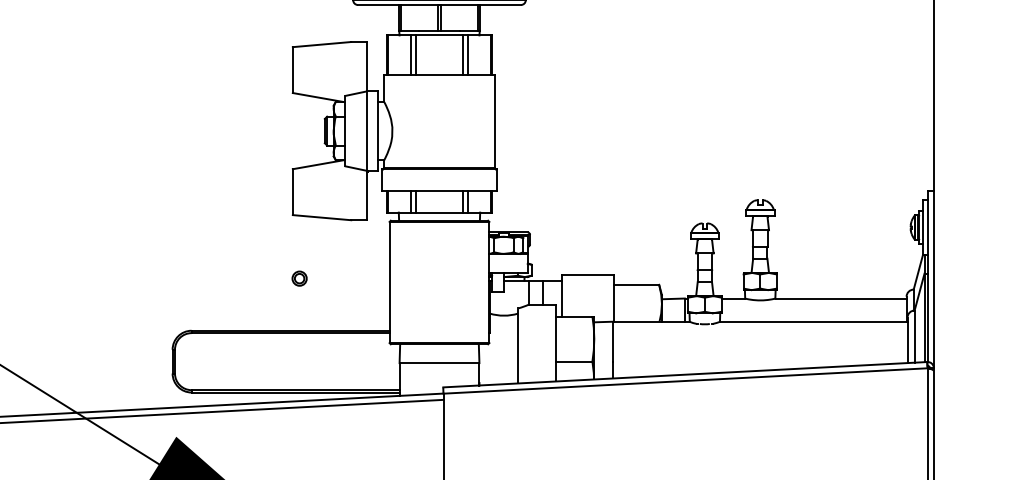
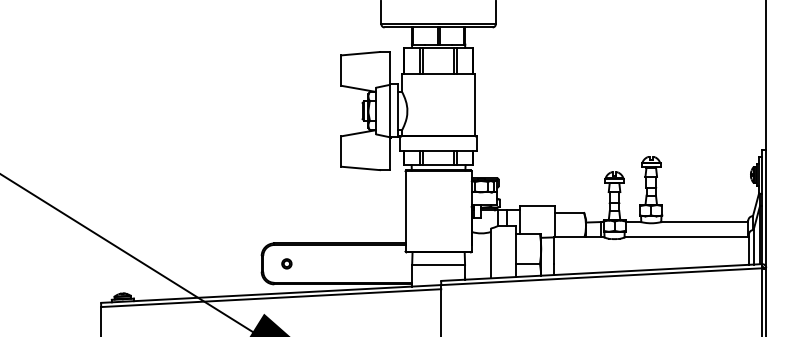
part: (299, 278) -> (286, 263), moved

